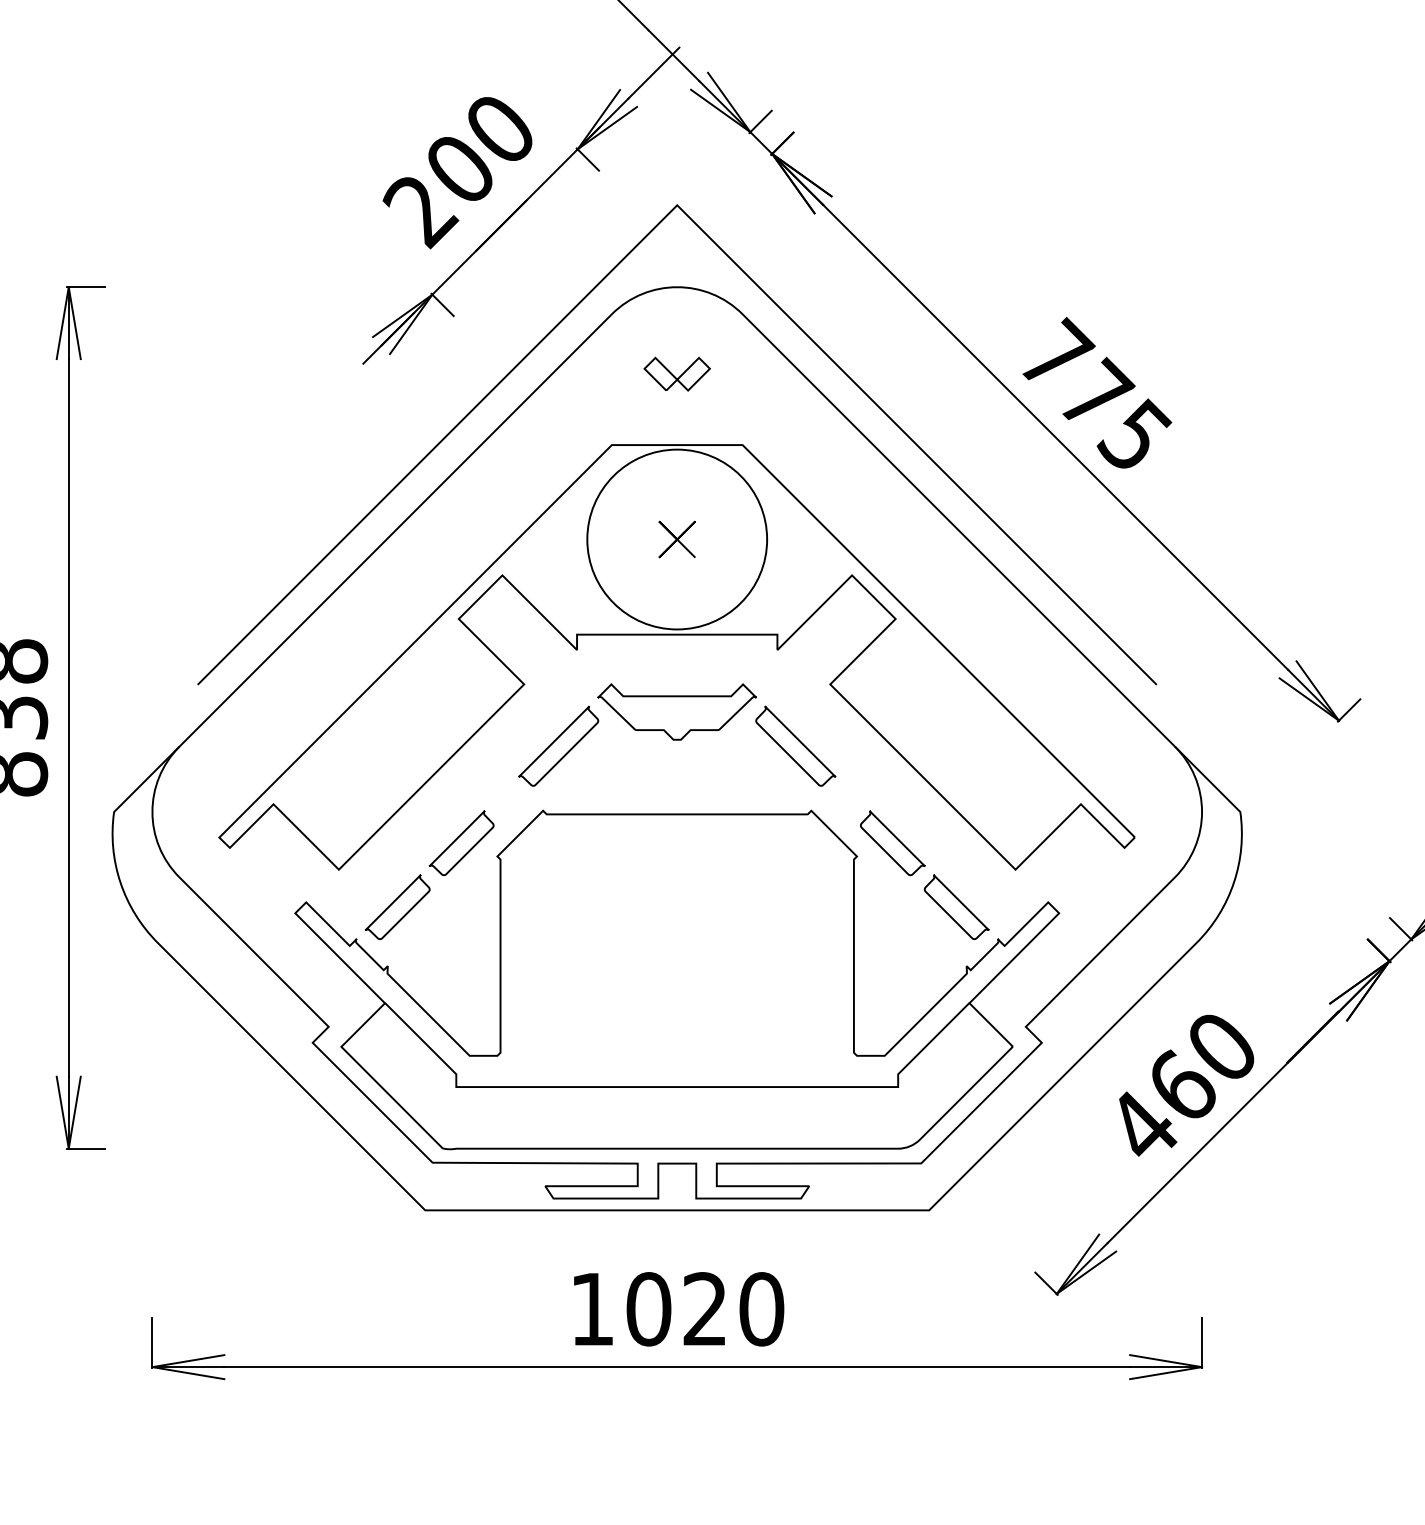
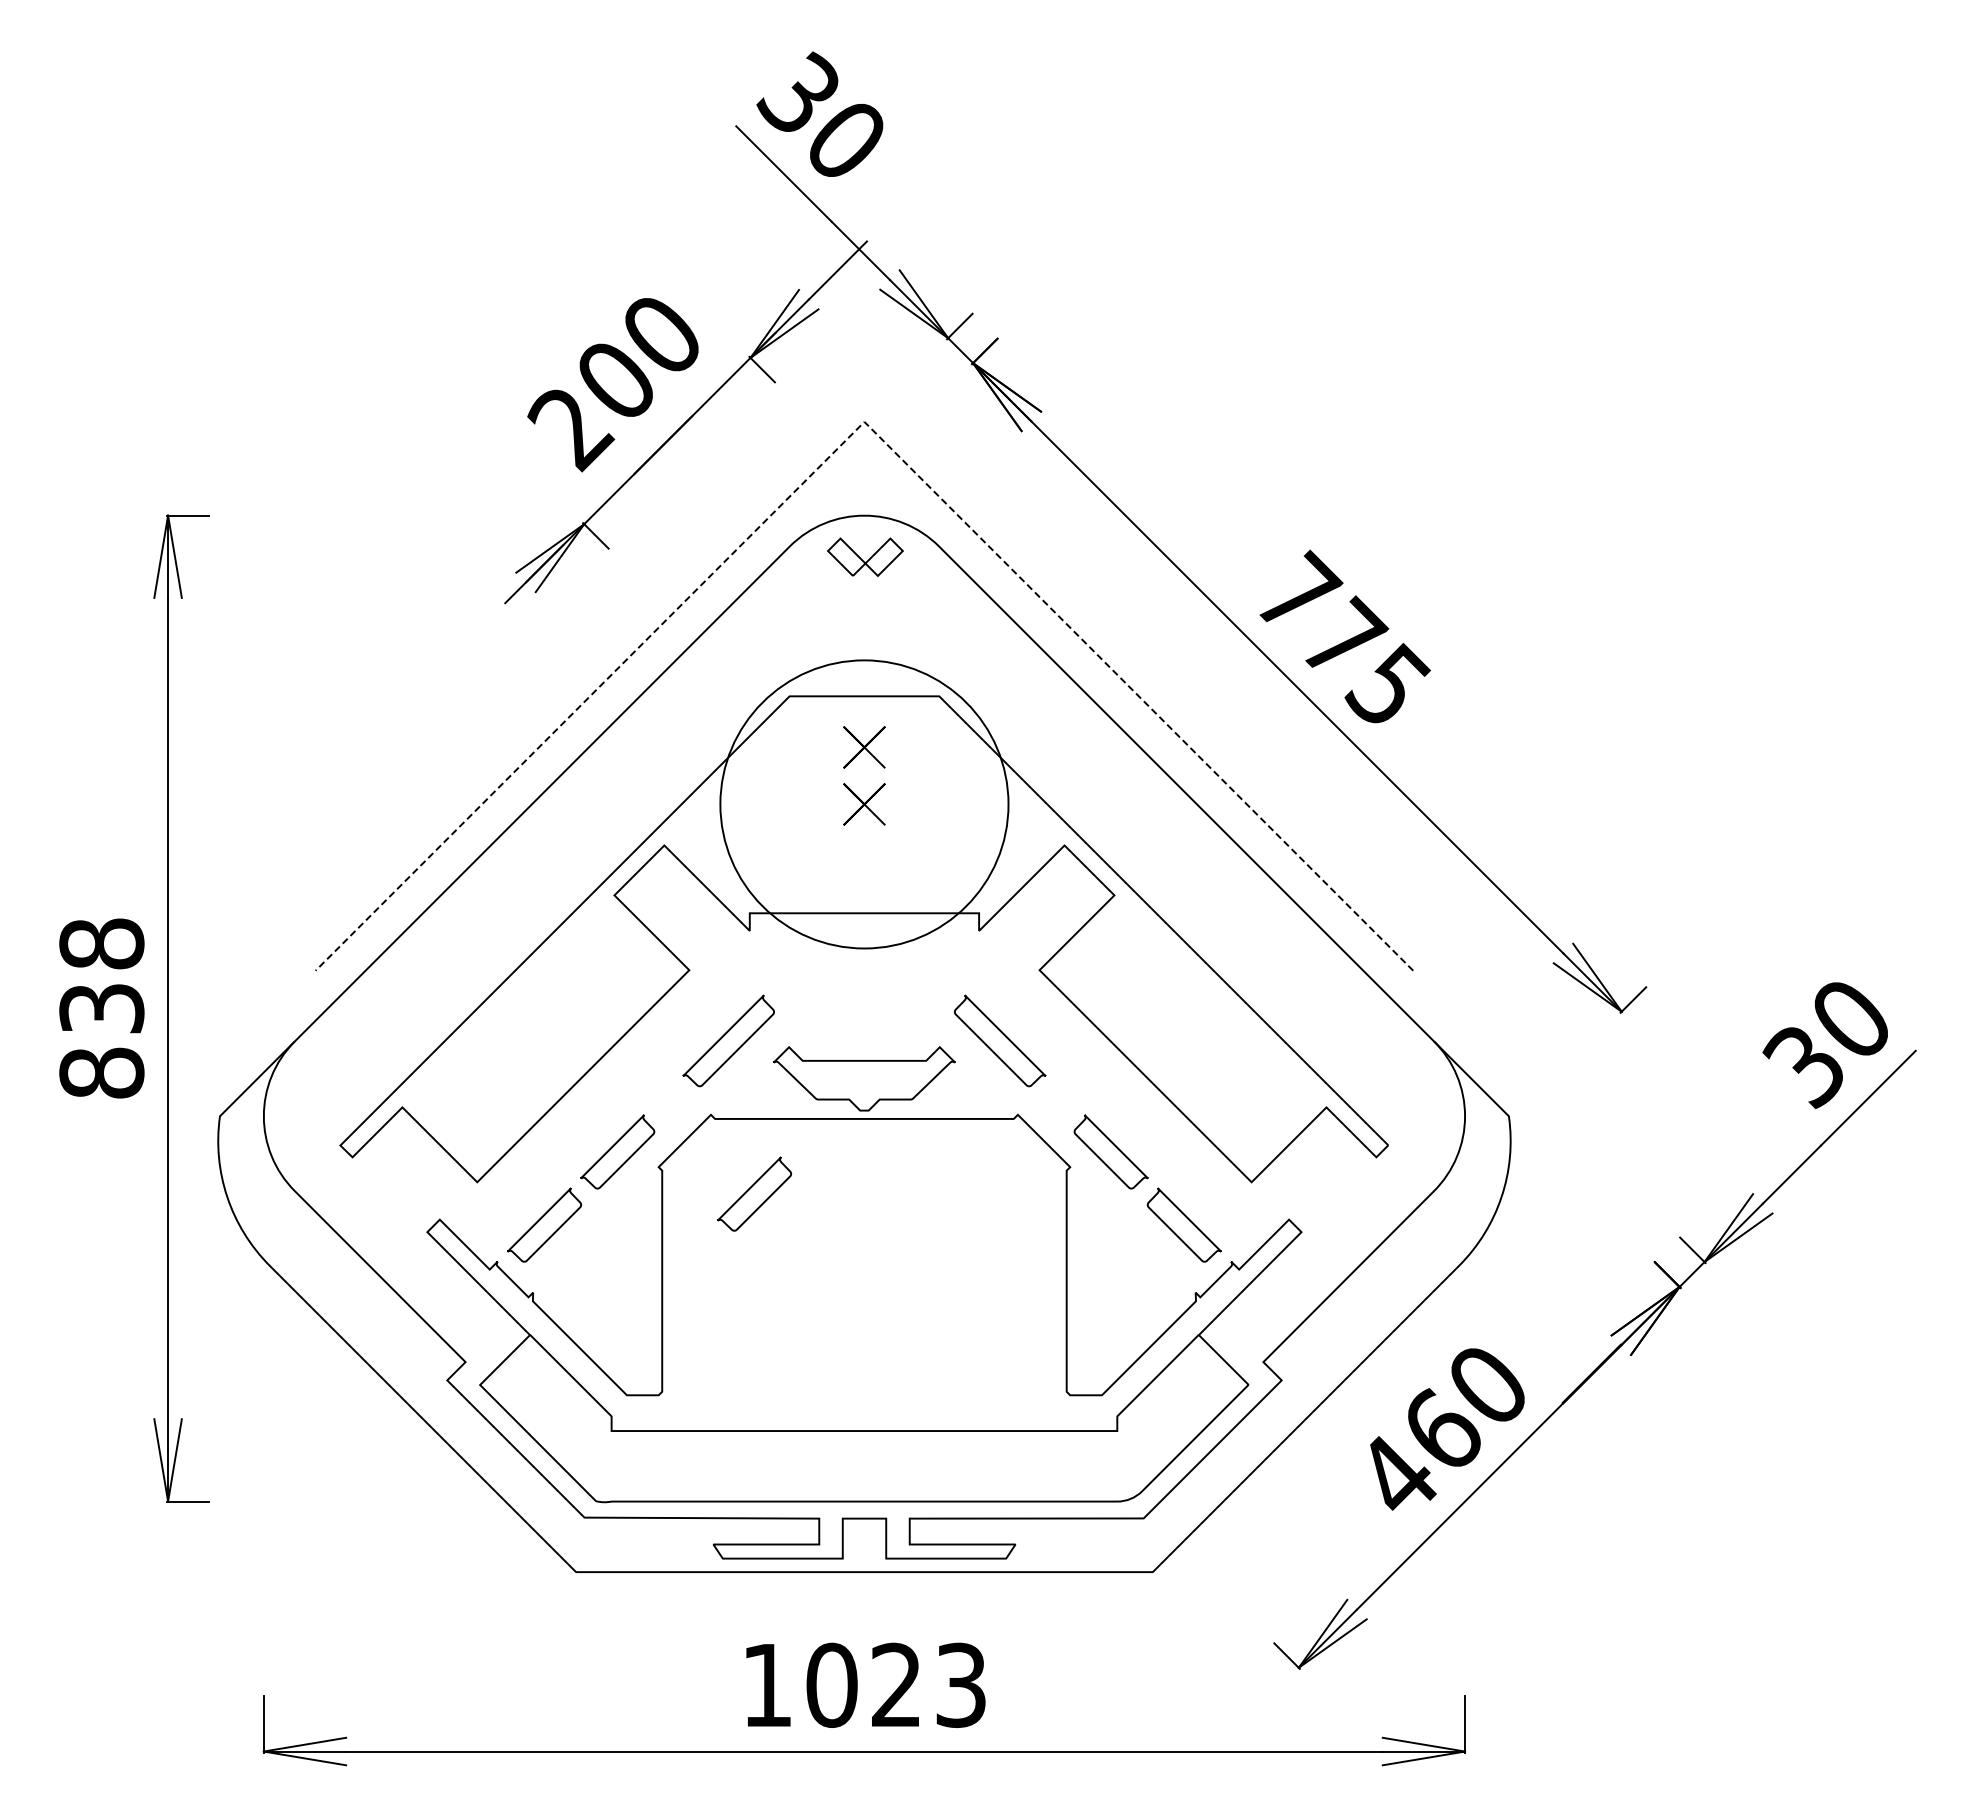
line: (677, 204) -> (864, 421), solid -> dashed
part: (677, 373) -> (865, 556), moved
curve: (677, 489) -> (864, 747), added
circle: (677, 539) -> (864, 804), size x1.4
curve: (677, 696) -> (864, 1061), moved
curve: (577, 876) -> (750, 1189), added
text: (761, 1308) -> (960, 1684), 1020 -> 1023

